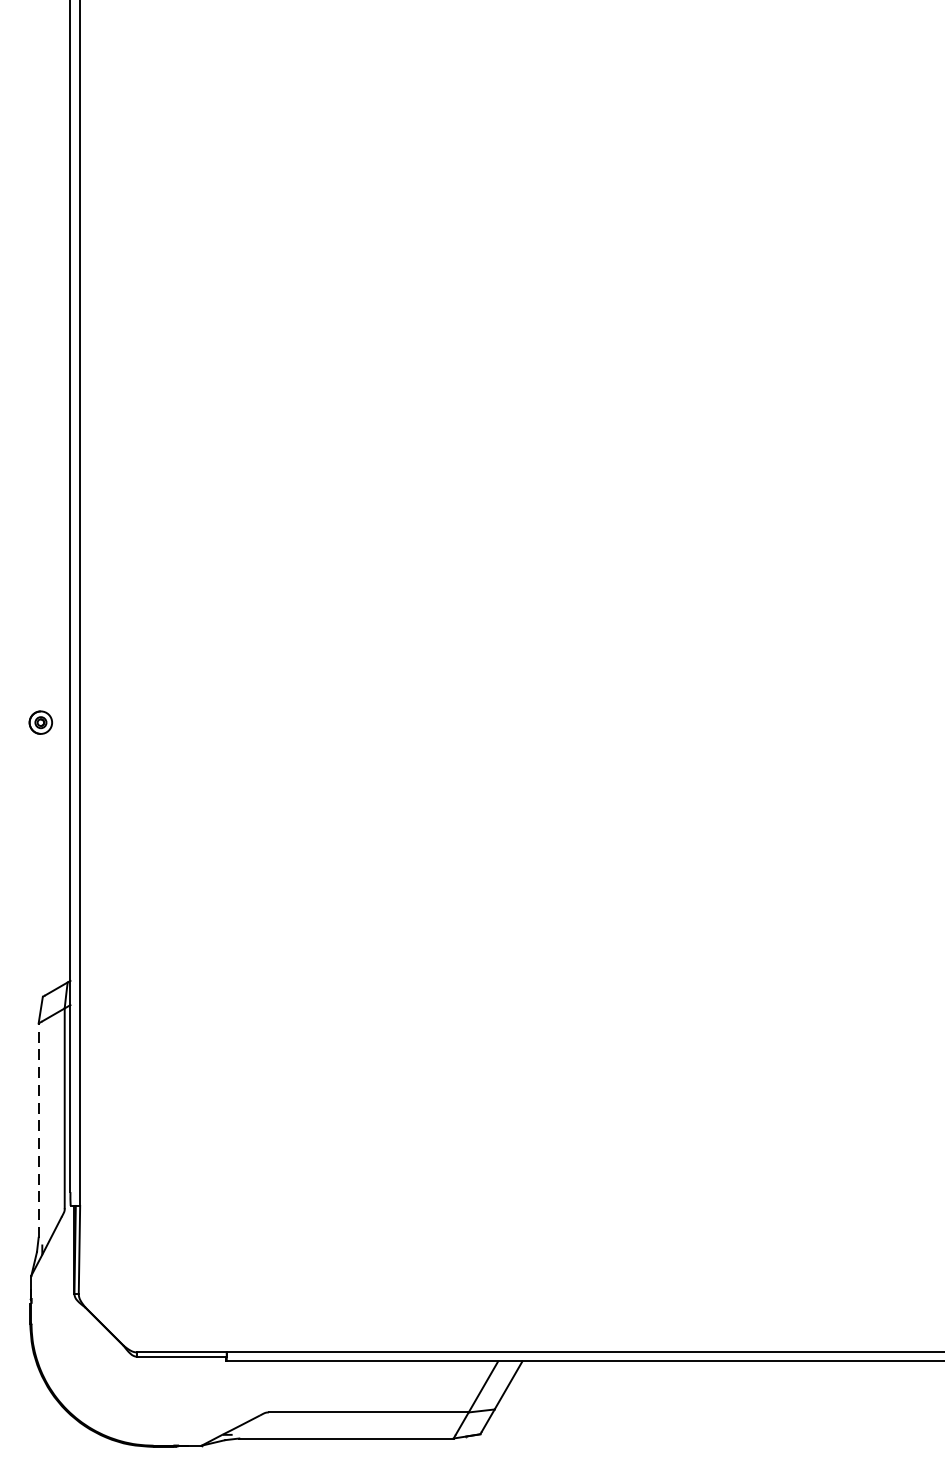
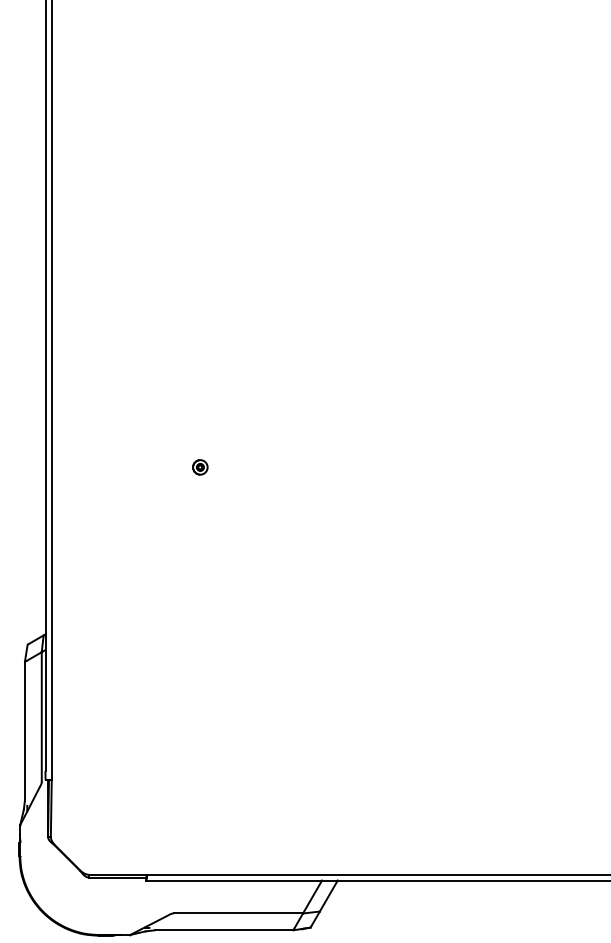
part: (41, 722) -> (200, 467), moved
line: (37, 1129) -> (24, 730), dashed -> solid

